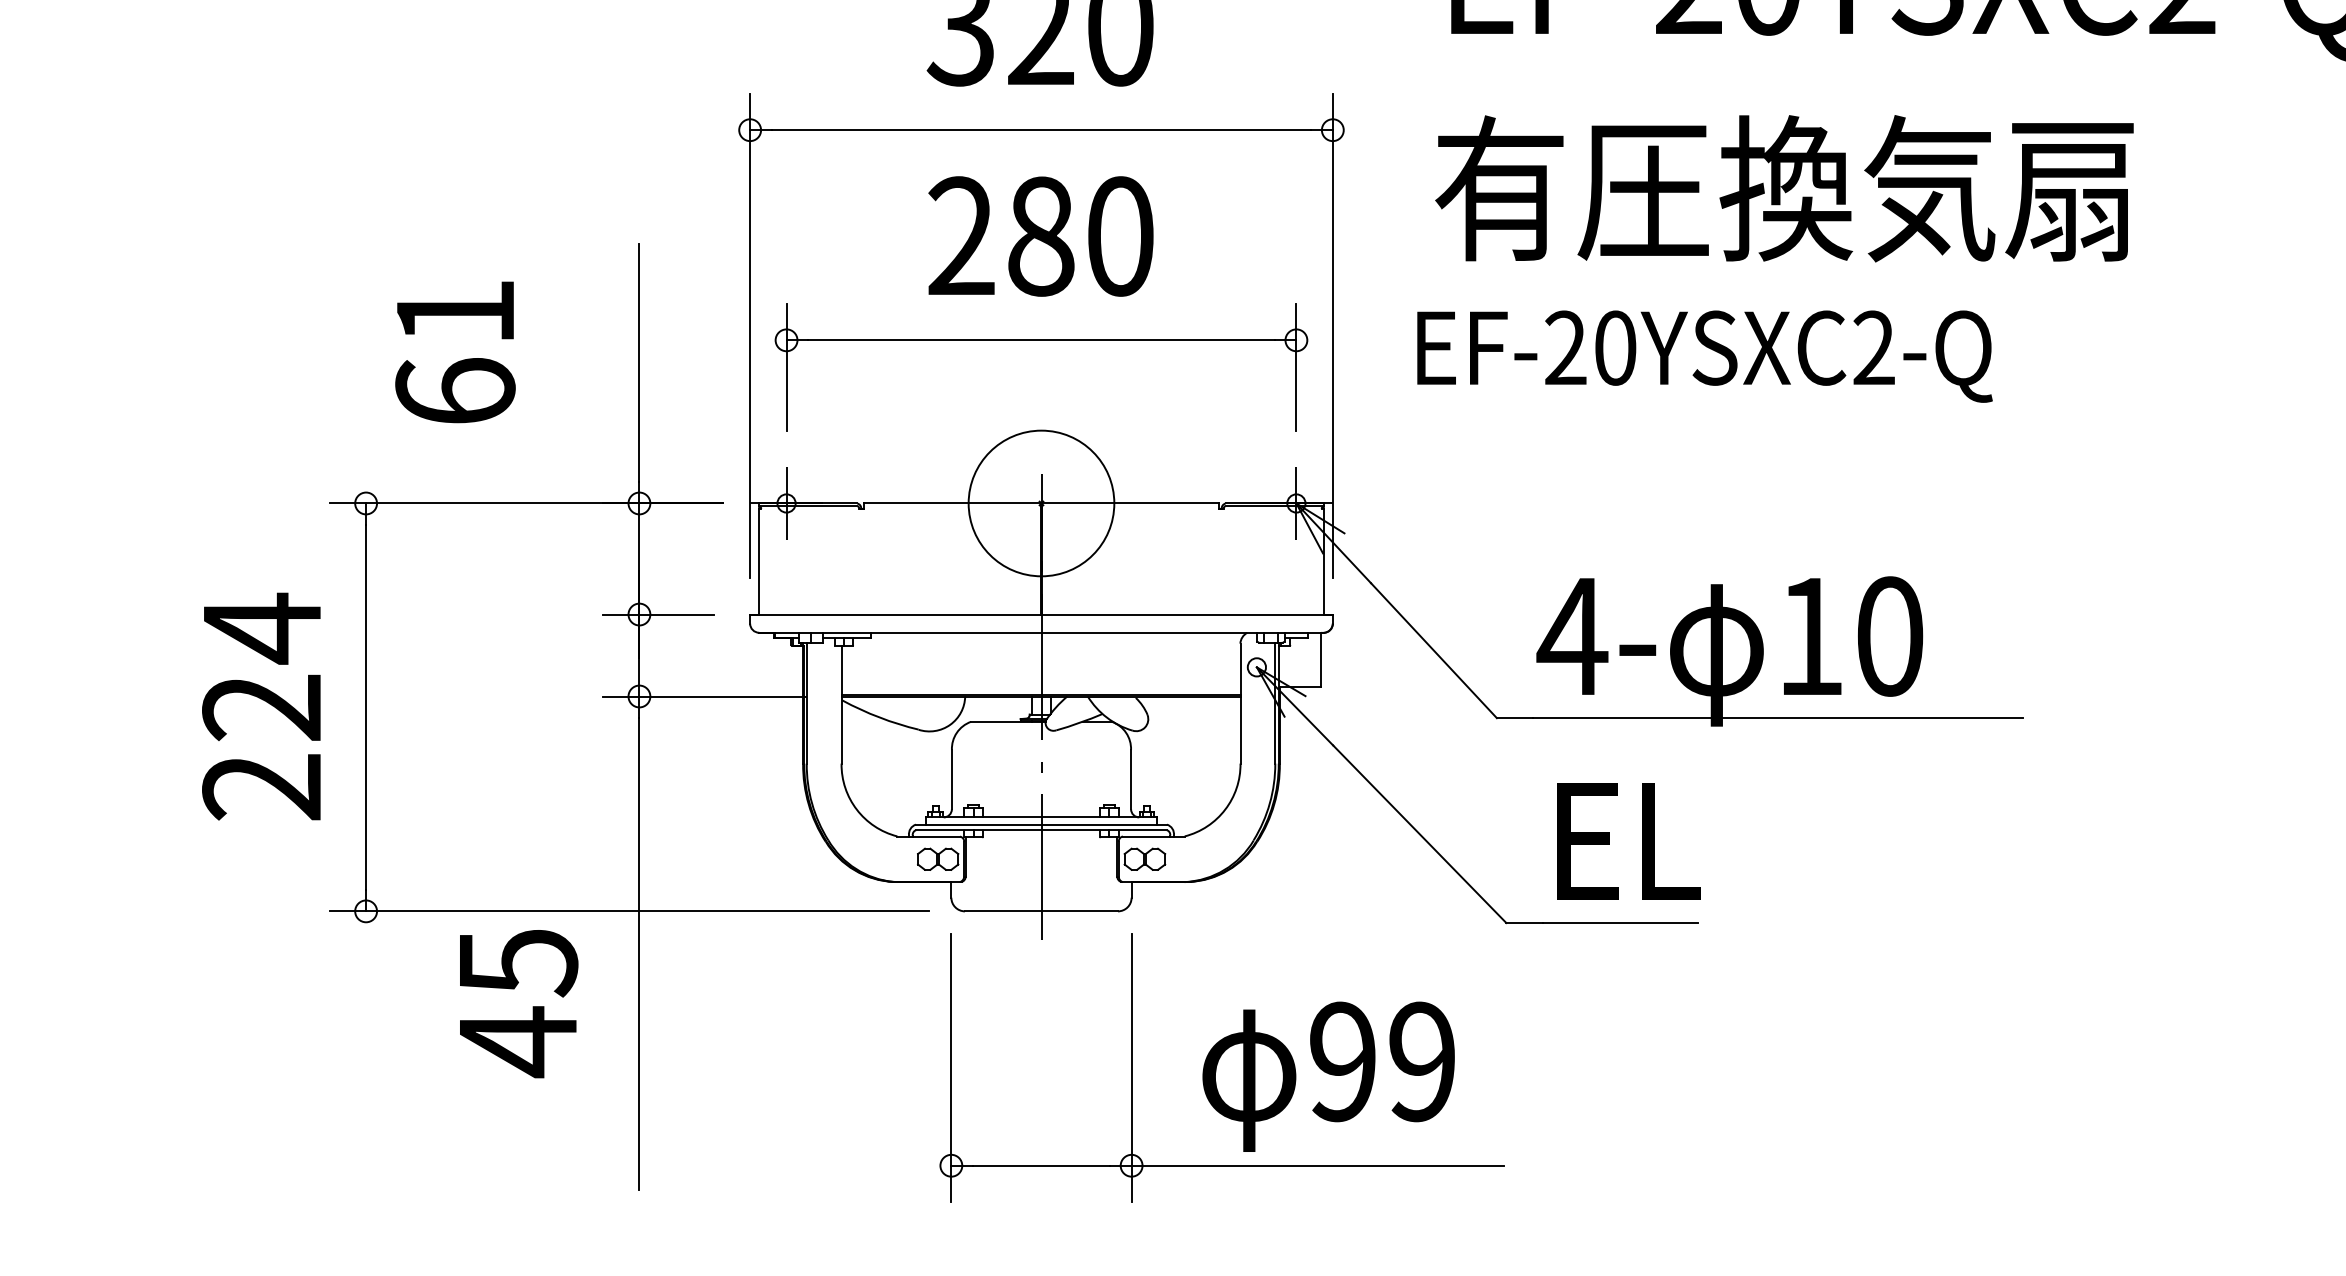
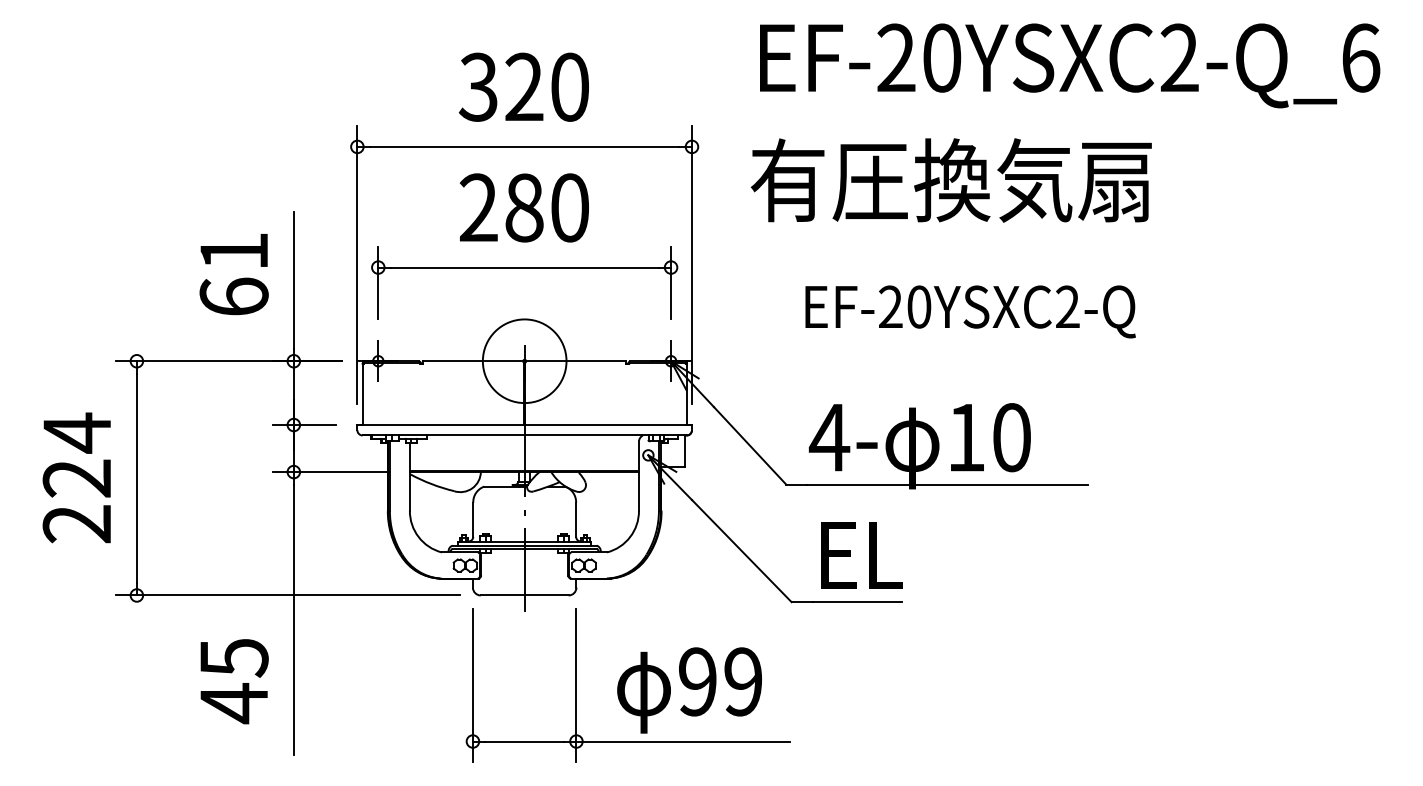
text: (454, 352) -> (233, 274), moved
text: (1704, 355) -> (970, 311), moved
text: (518, 1003) -> (234, 681), moved

